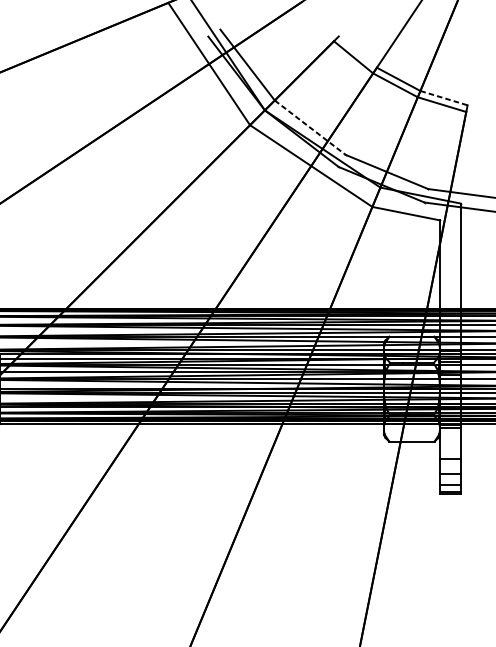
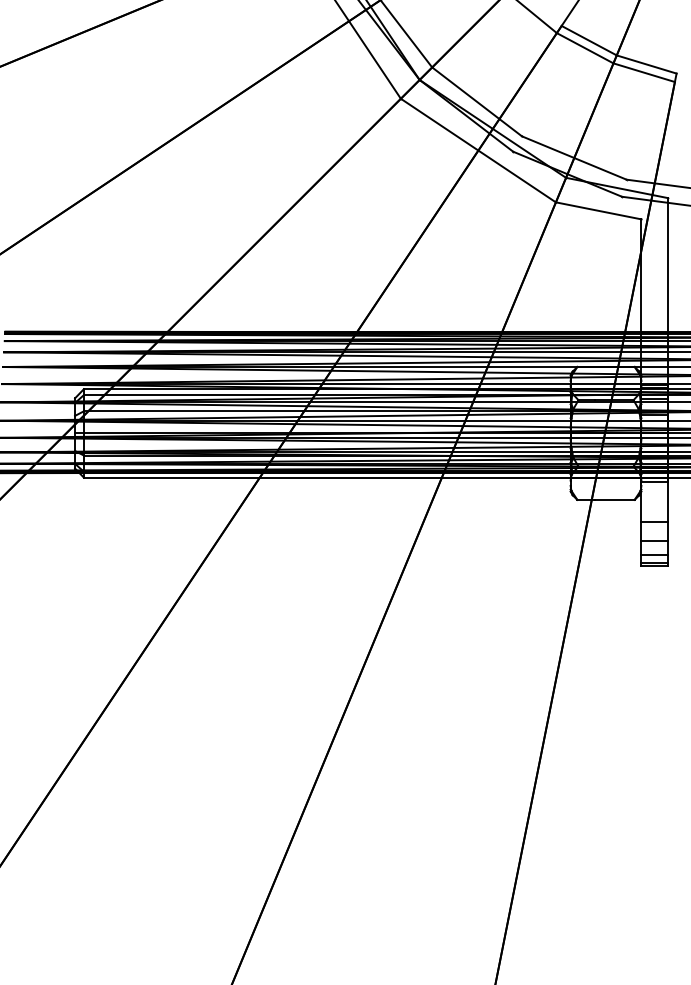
line: (444, 98) -> (647, 64), dashed -> solid
line: (310, 127) -> (477, 101), dashed -> solid

